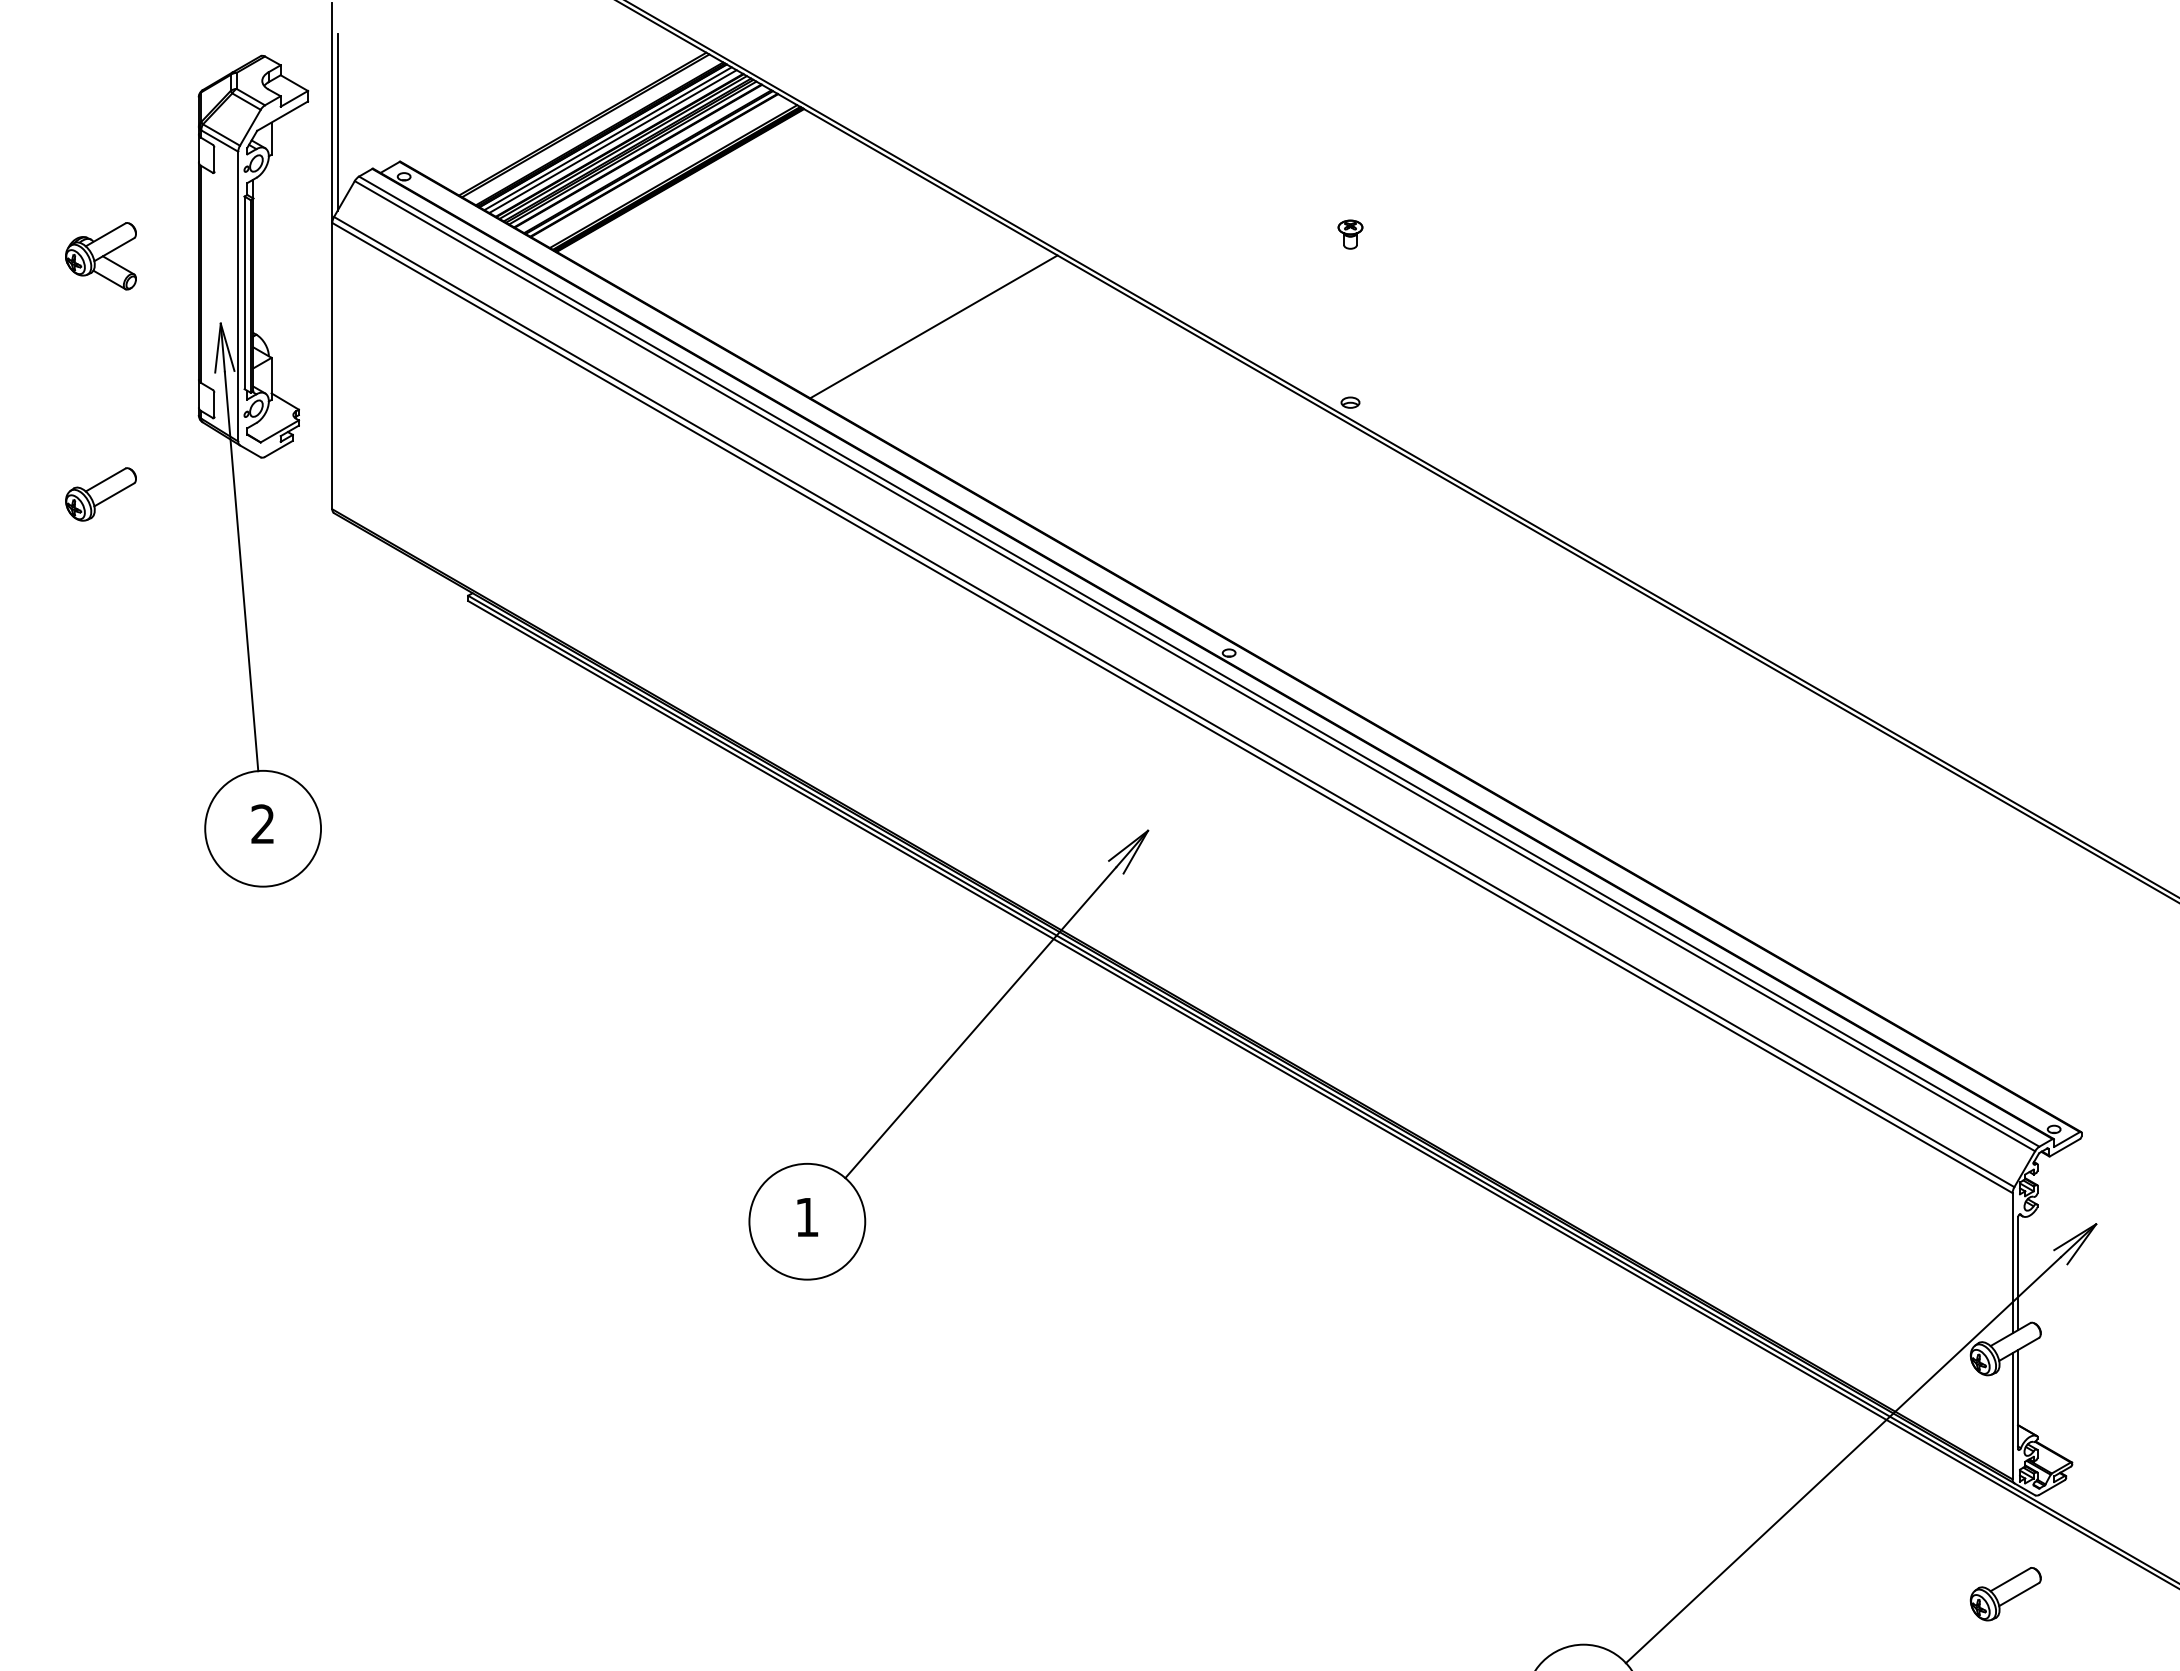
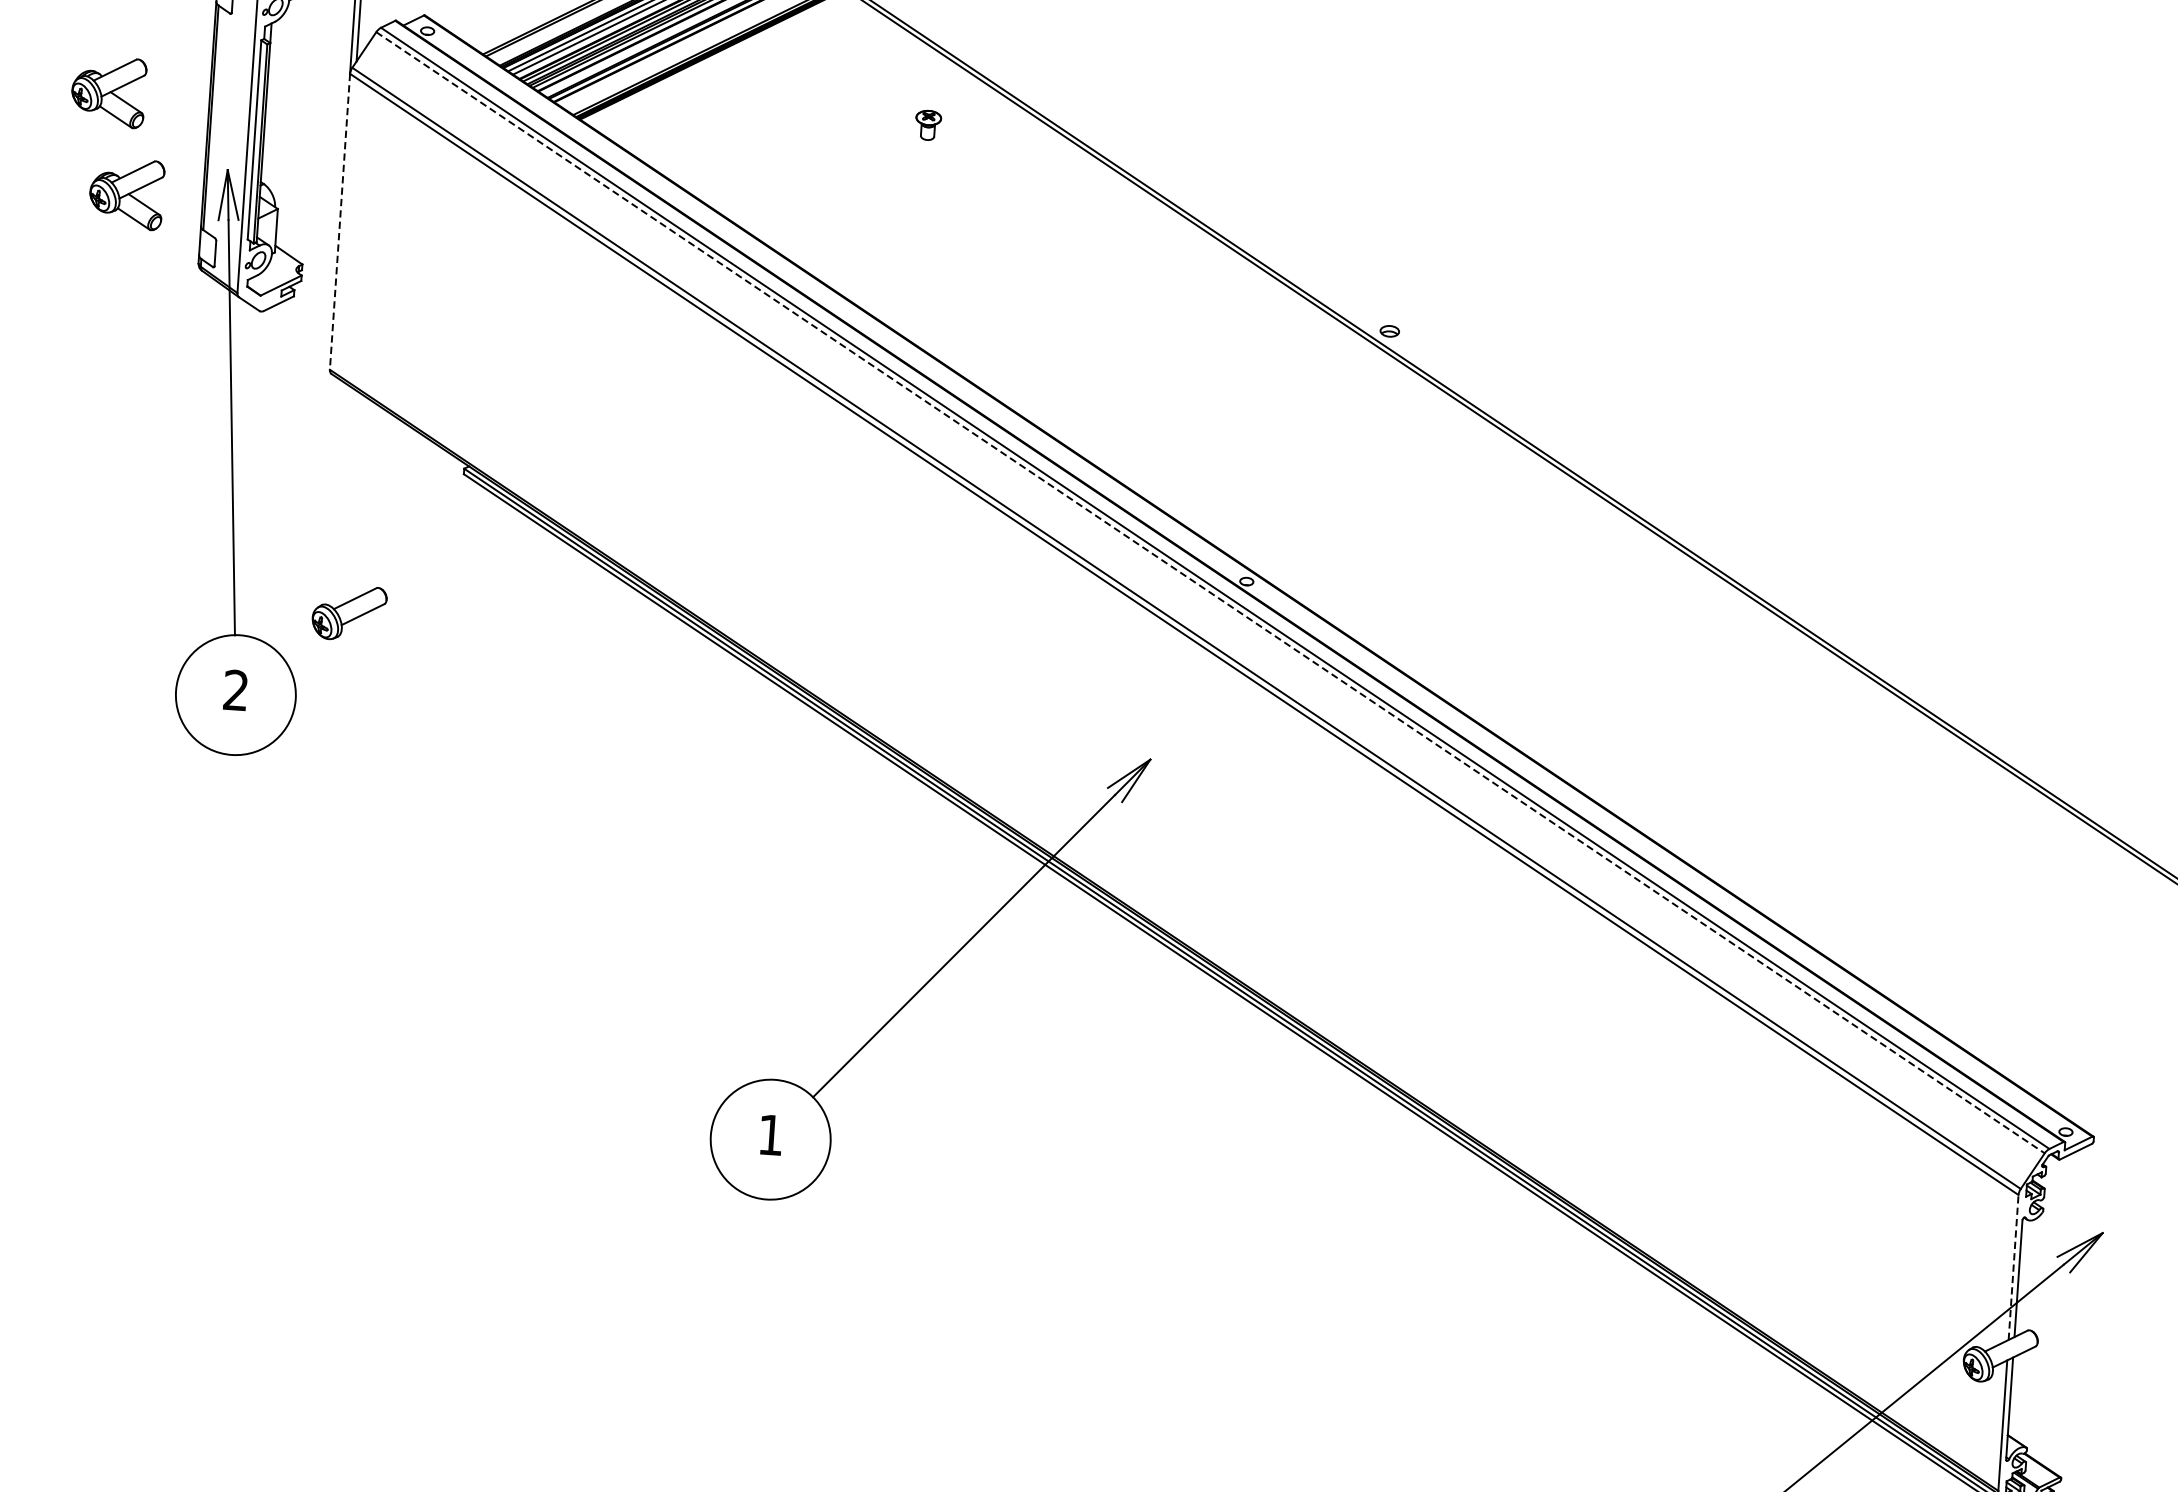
part: (1350, 234) -> (928, 125), moved
line: (933, 326) -> (964, 223), removed
part: (124, 353) -> (126, 194), added
line: (332, 366) -> (340, 222), solid -> dashed
part: (100, 494) -> (348, 613), moved
line: (1195, 666) -> (1211, 593), solid -> dashed
line: (2012, 1262) -> (2013, 1266), solid -> dashed

